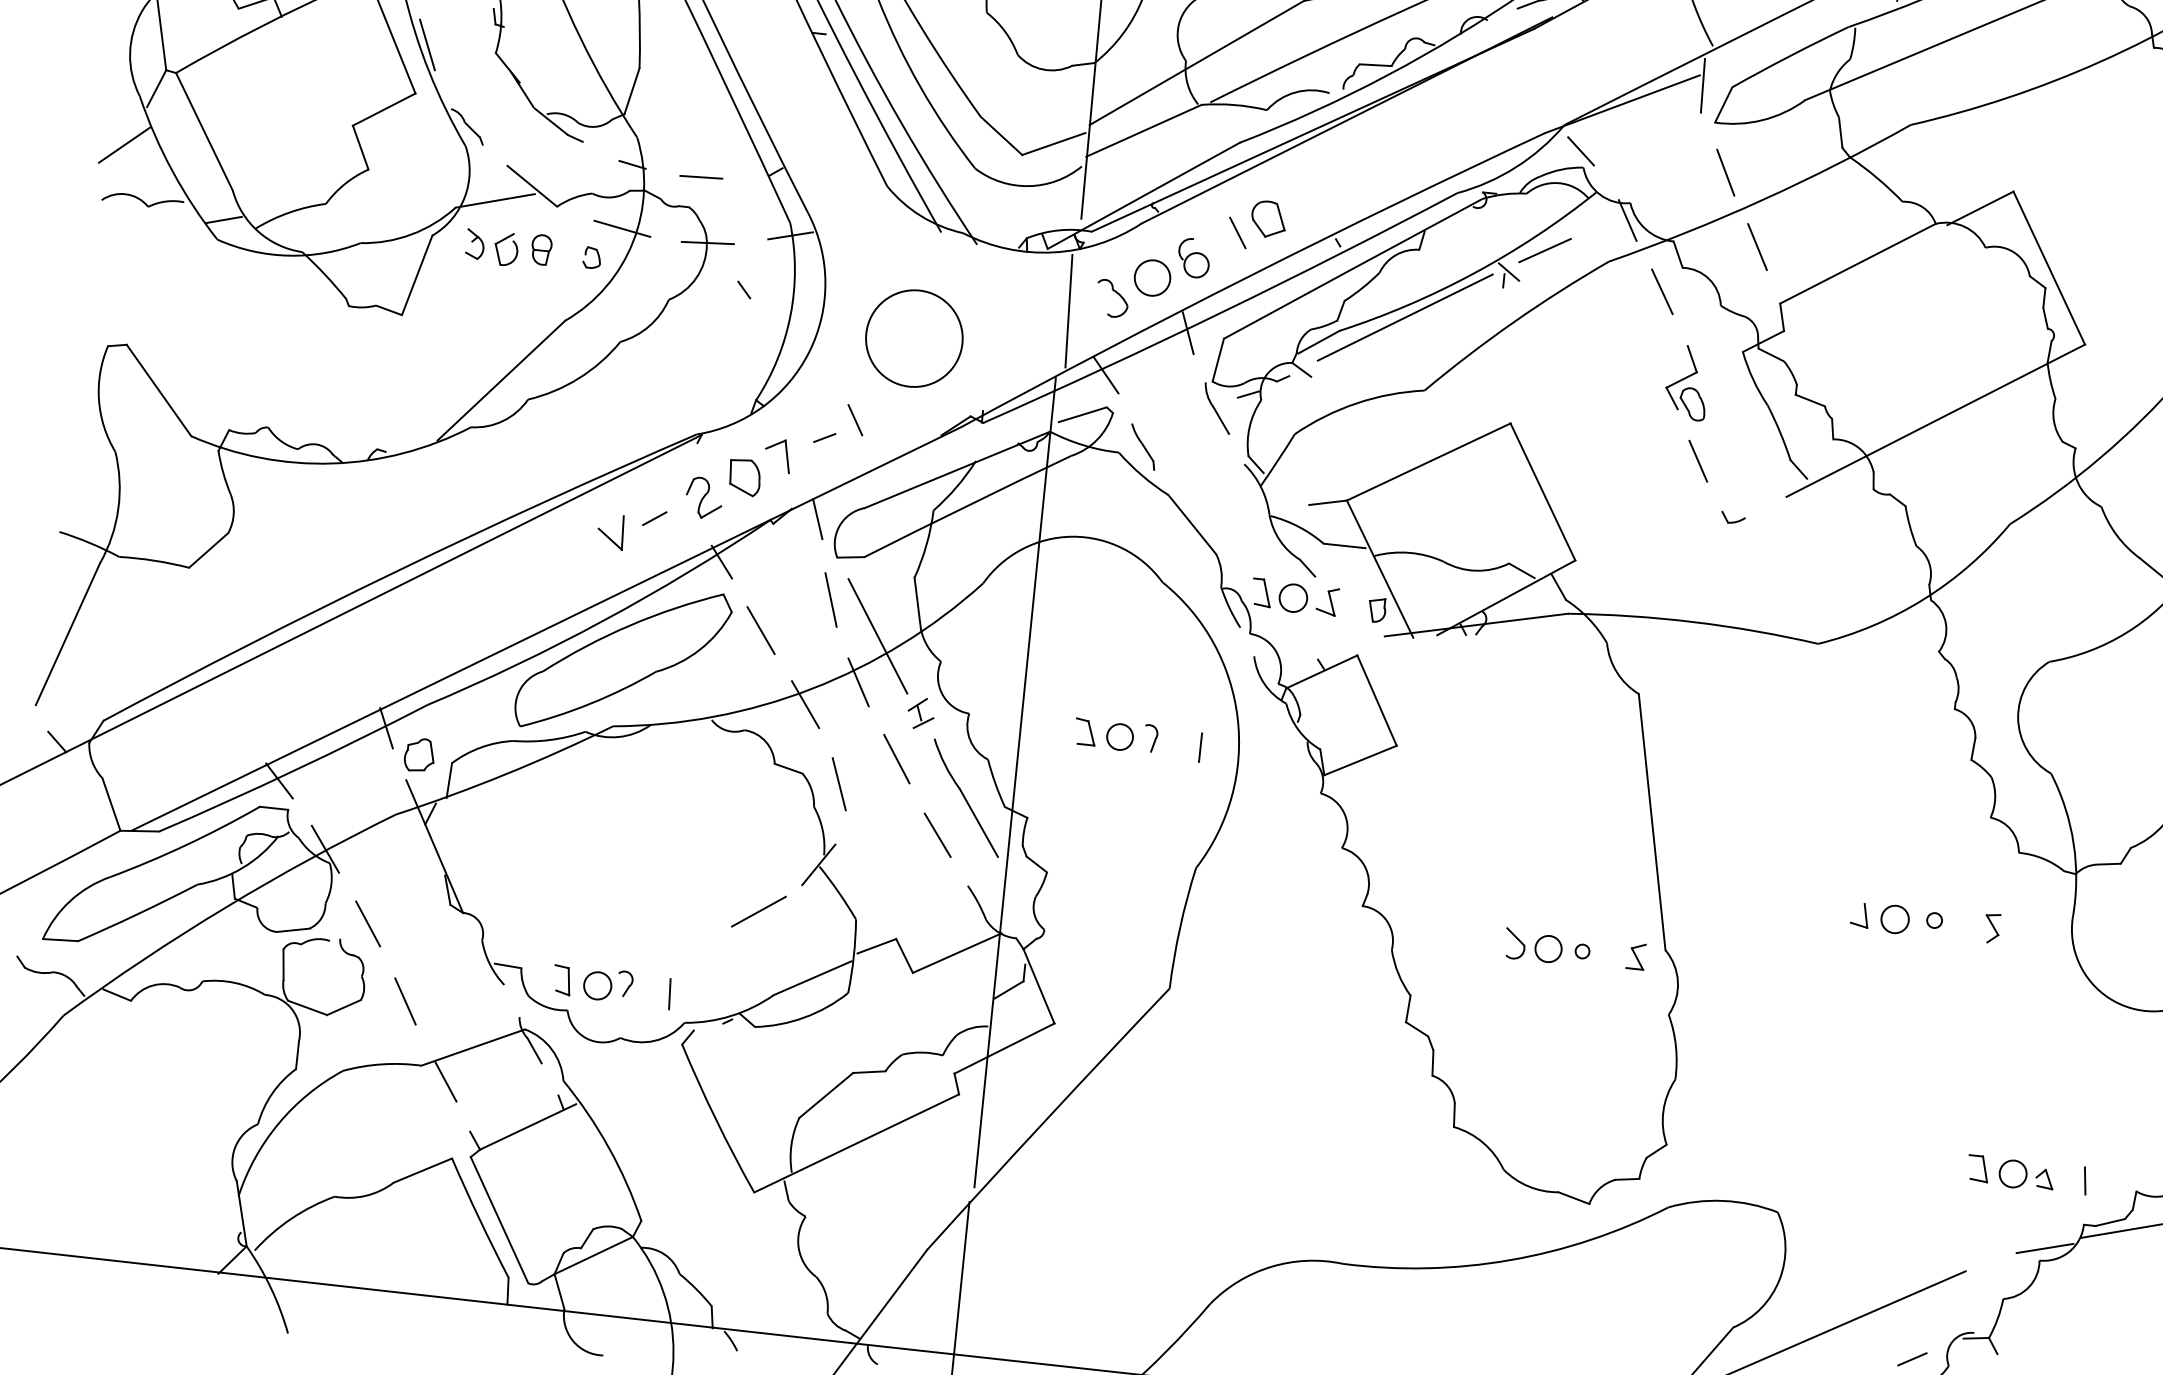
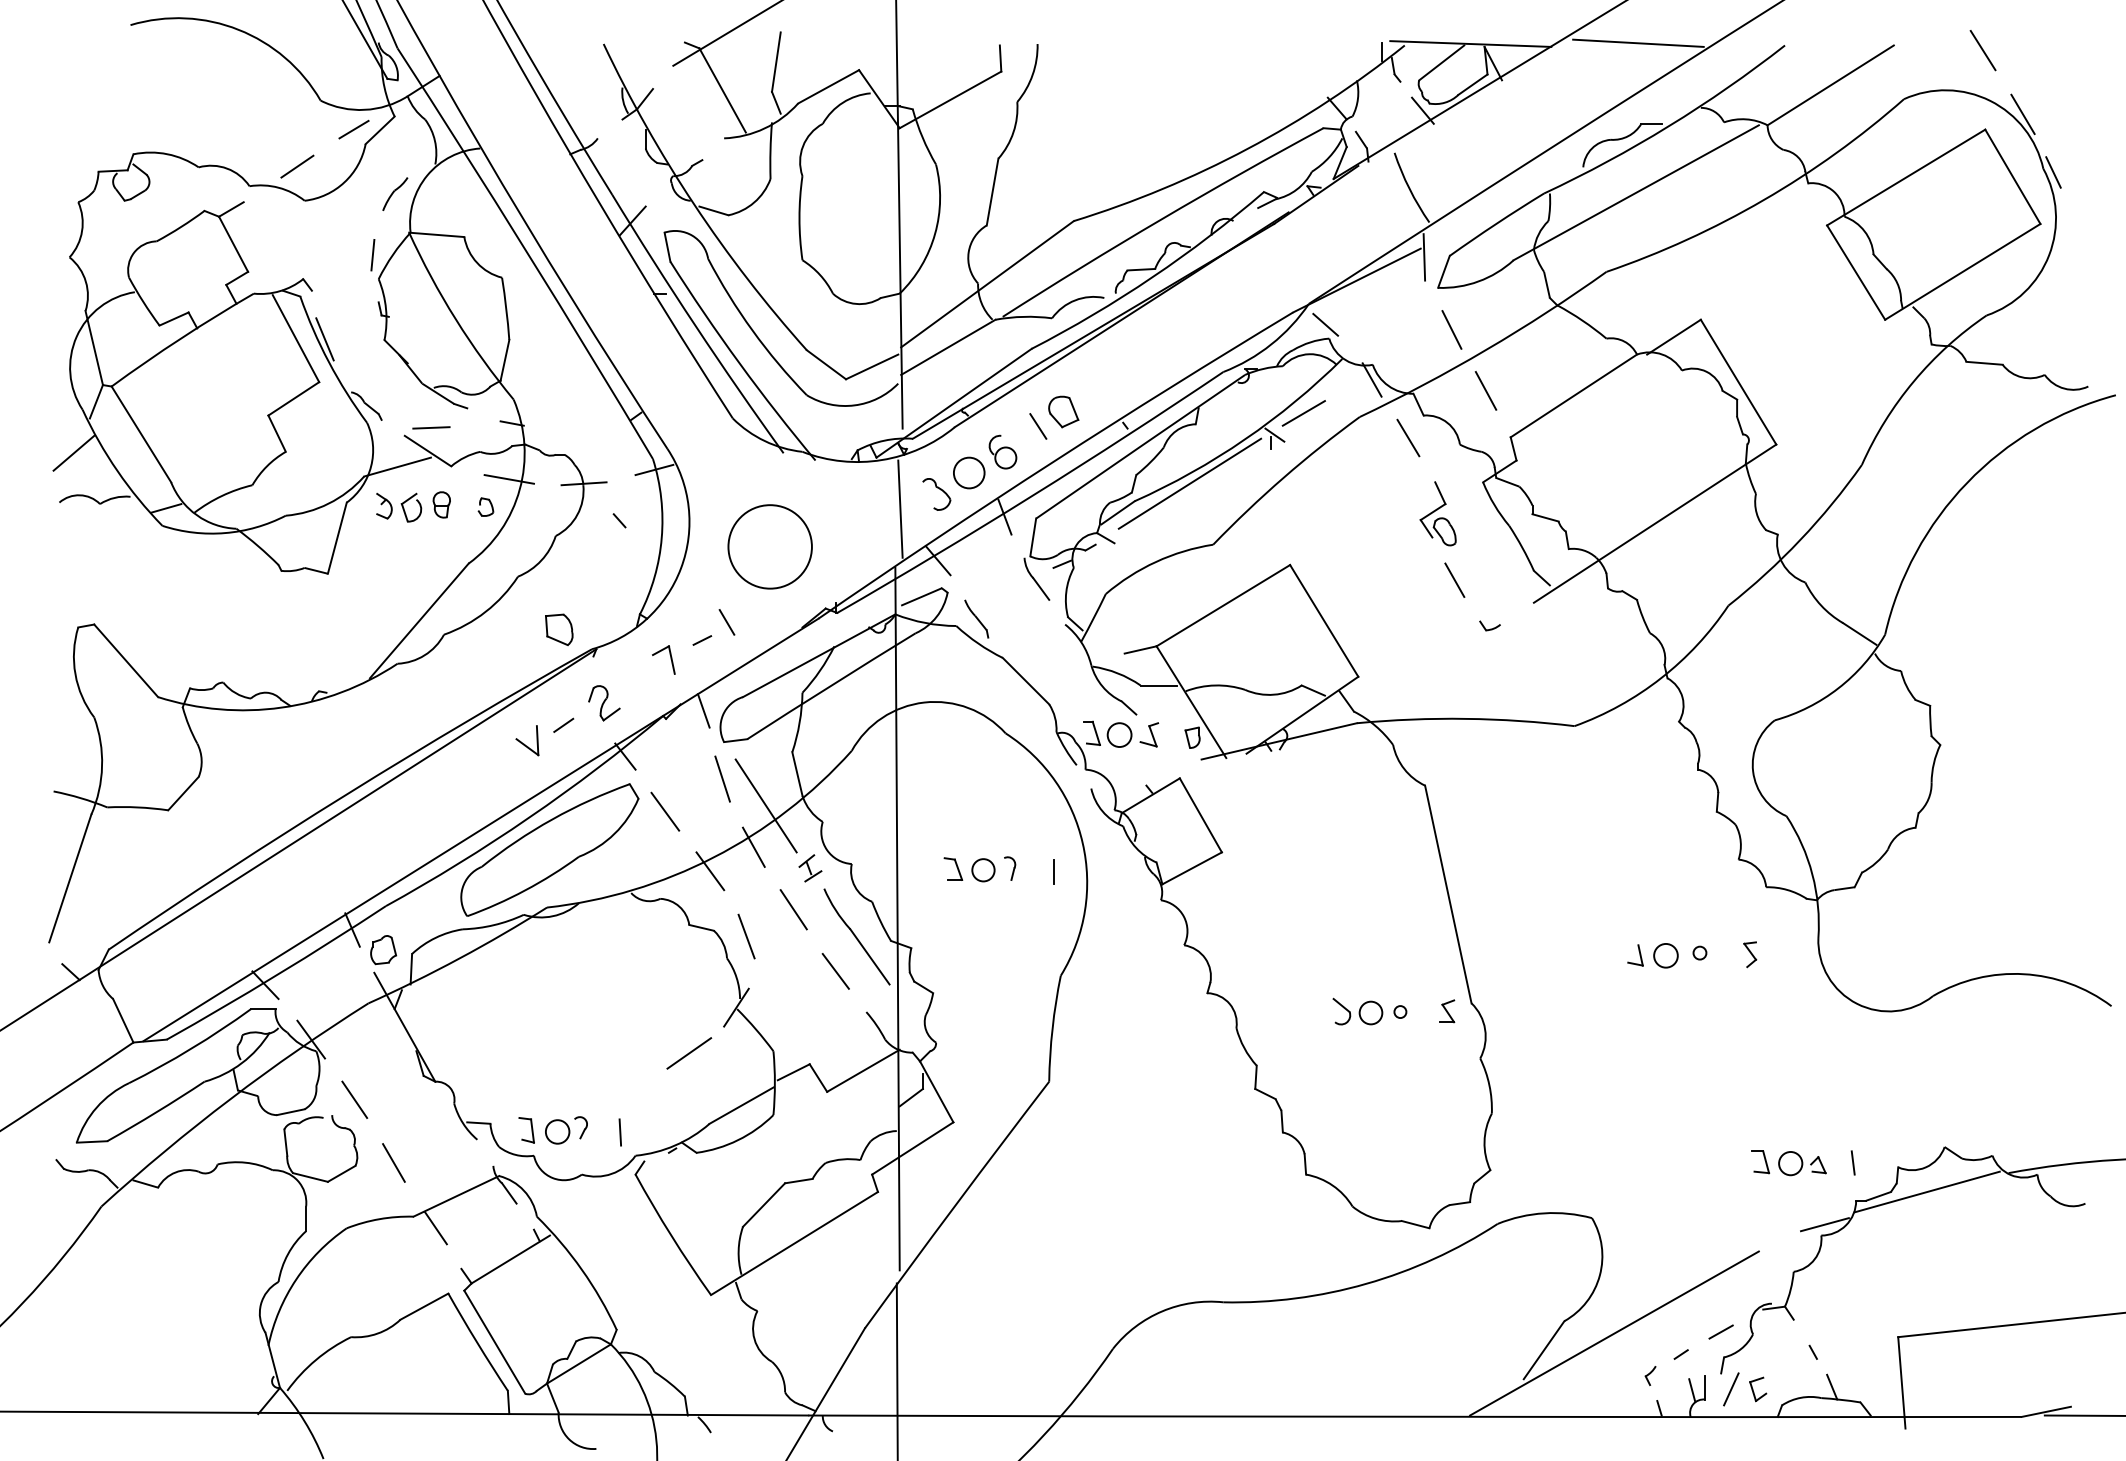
line: (701, 176) -> (431, 427), moved
part: (745, 477) -> (559, 629), moved

